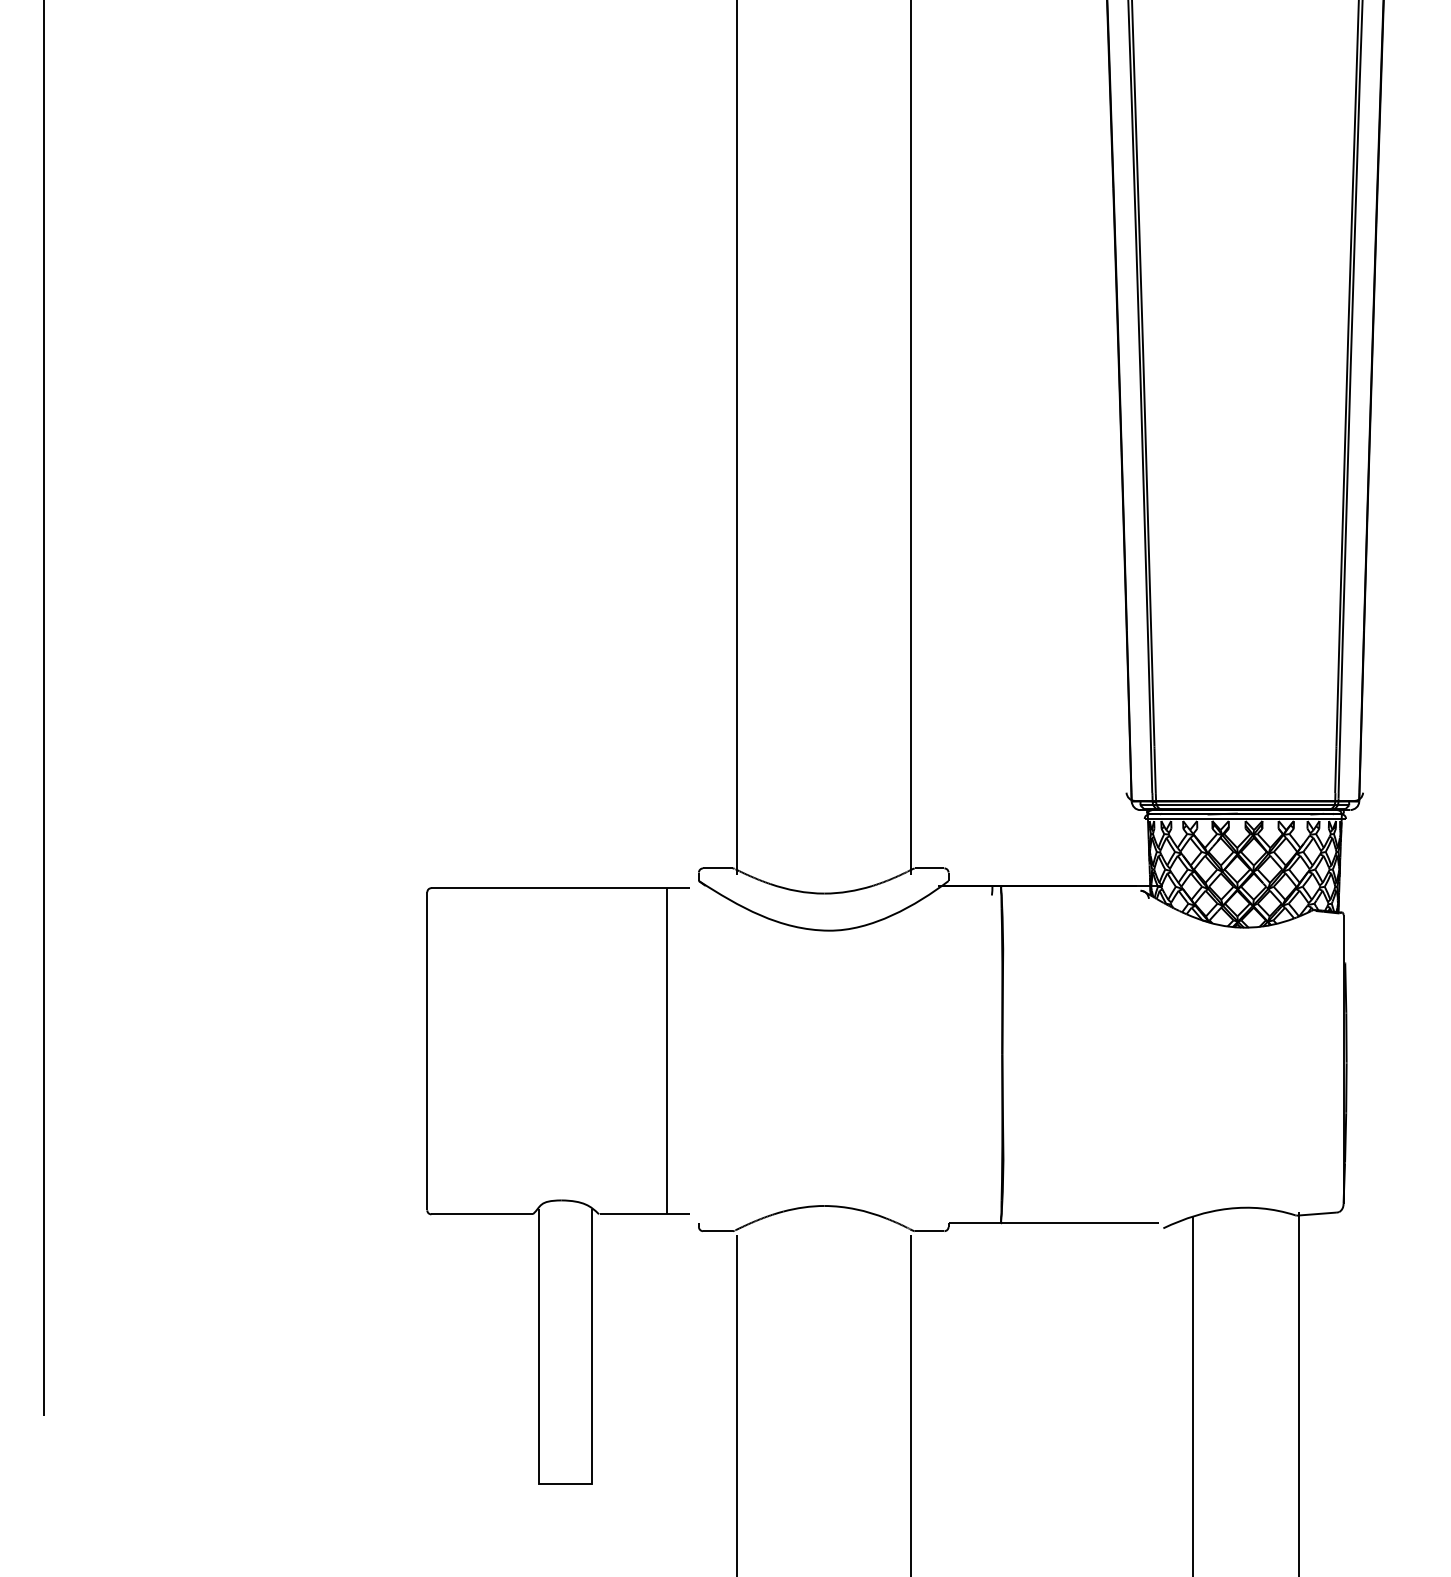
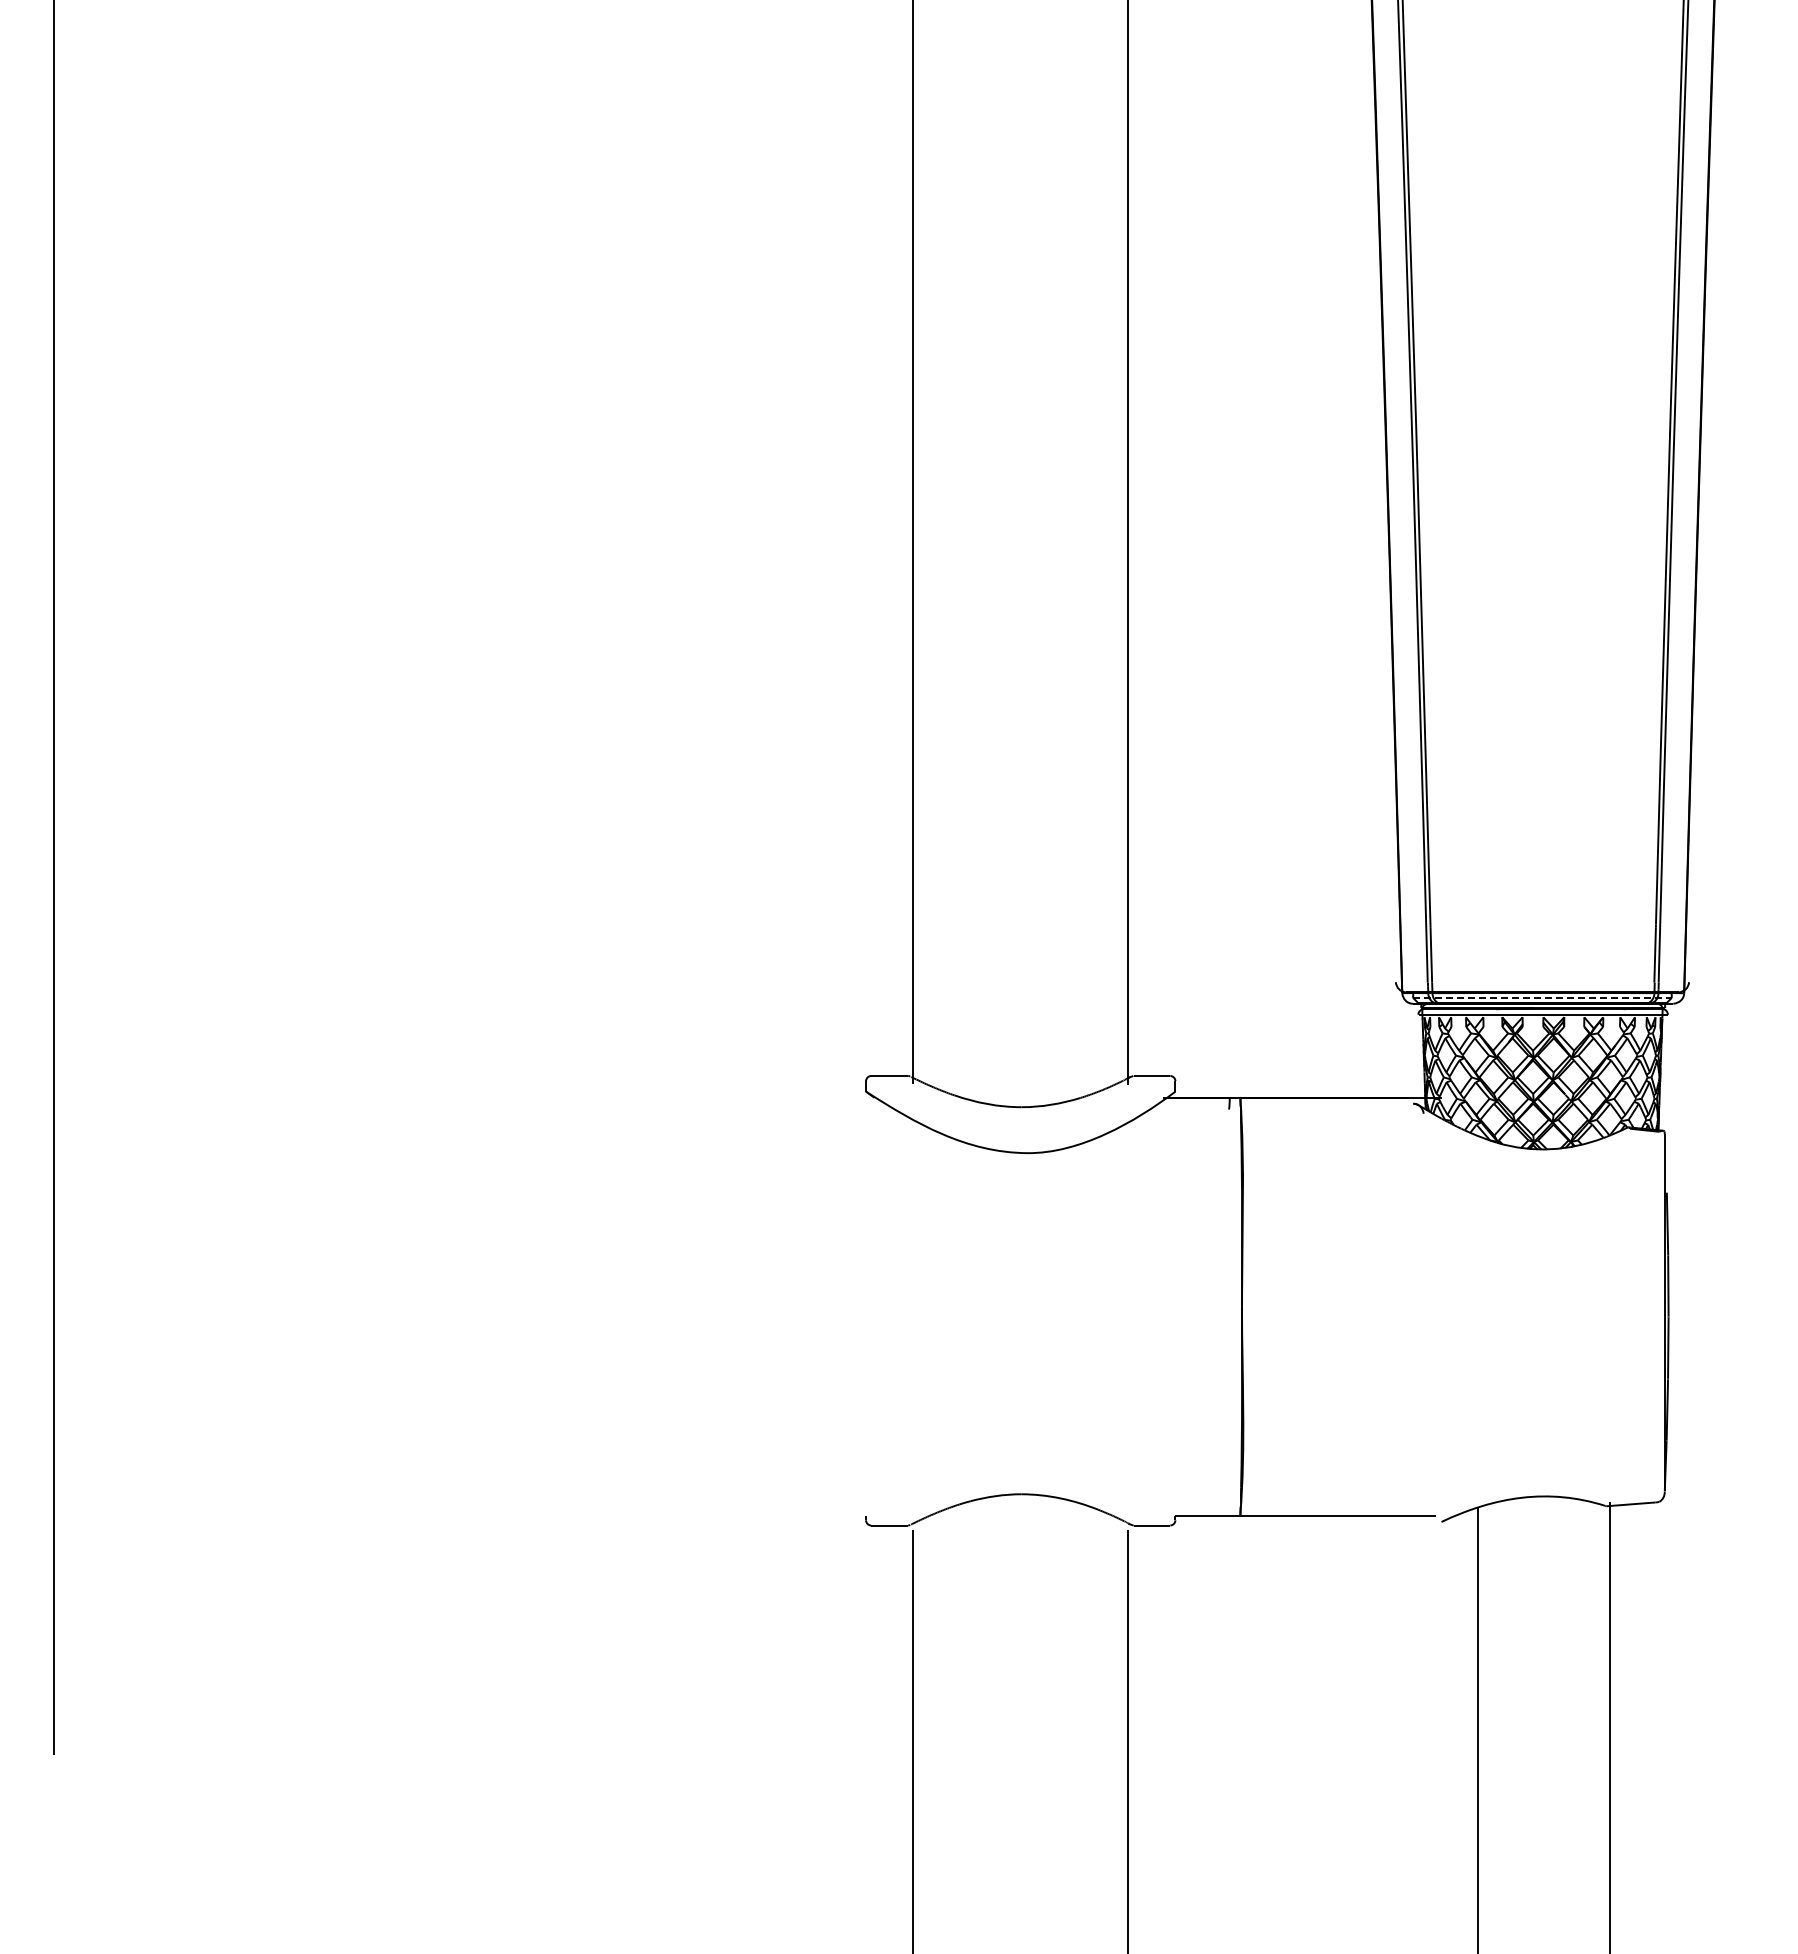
line: (1244, 805) -> (1542, 997), solid -> dashed
part: (558, 1185) -> (691, 1468), removed

